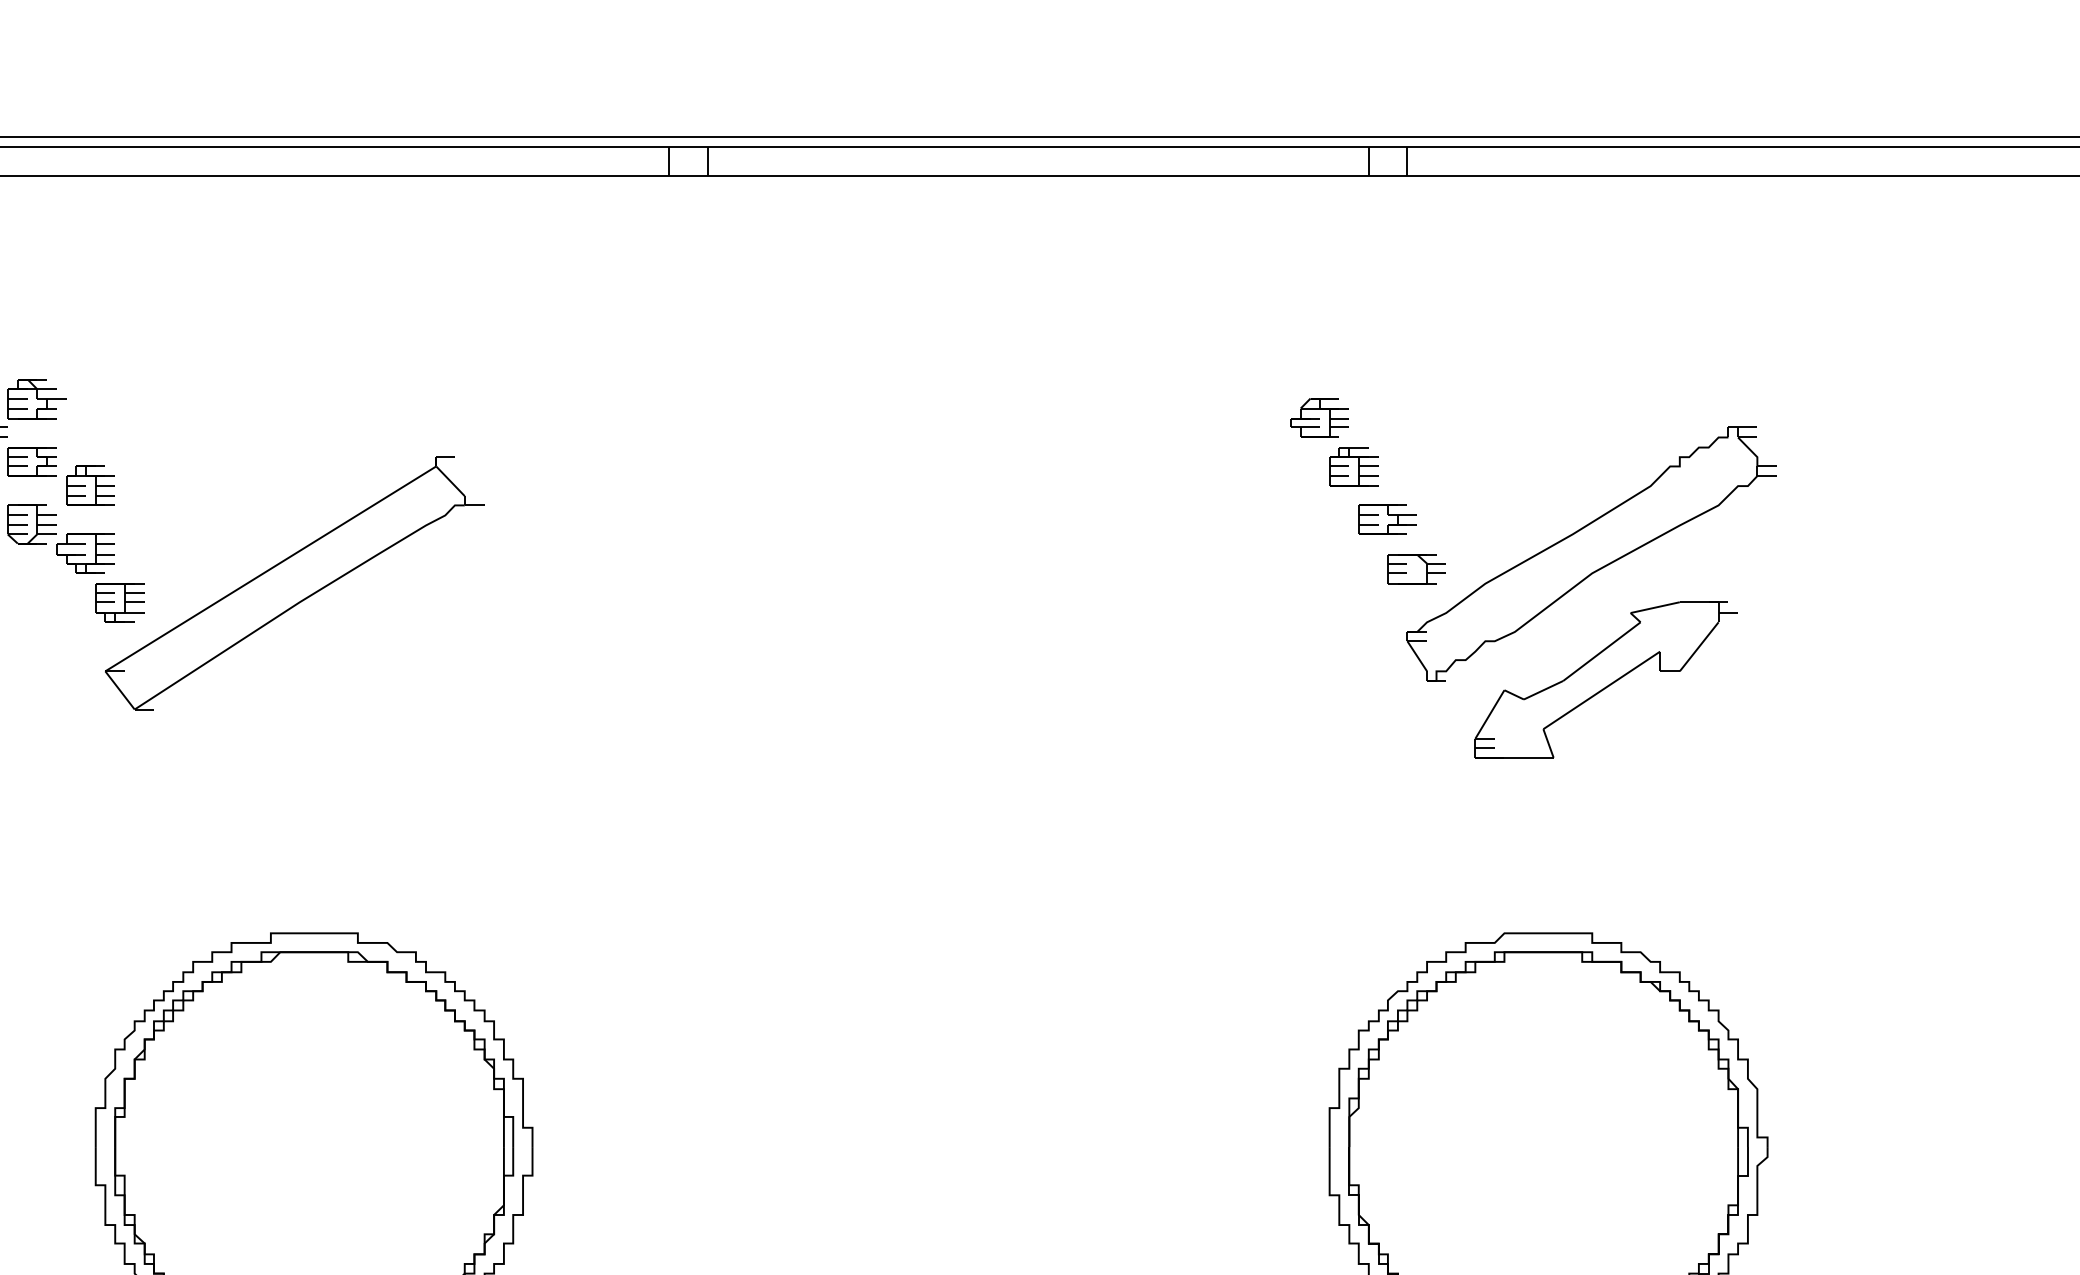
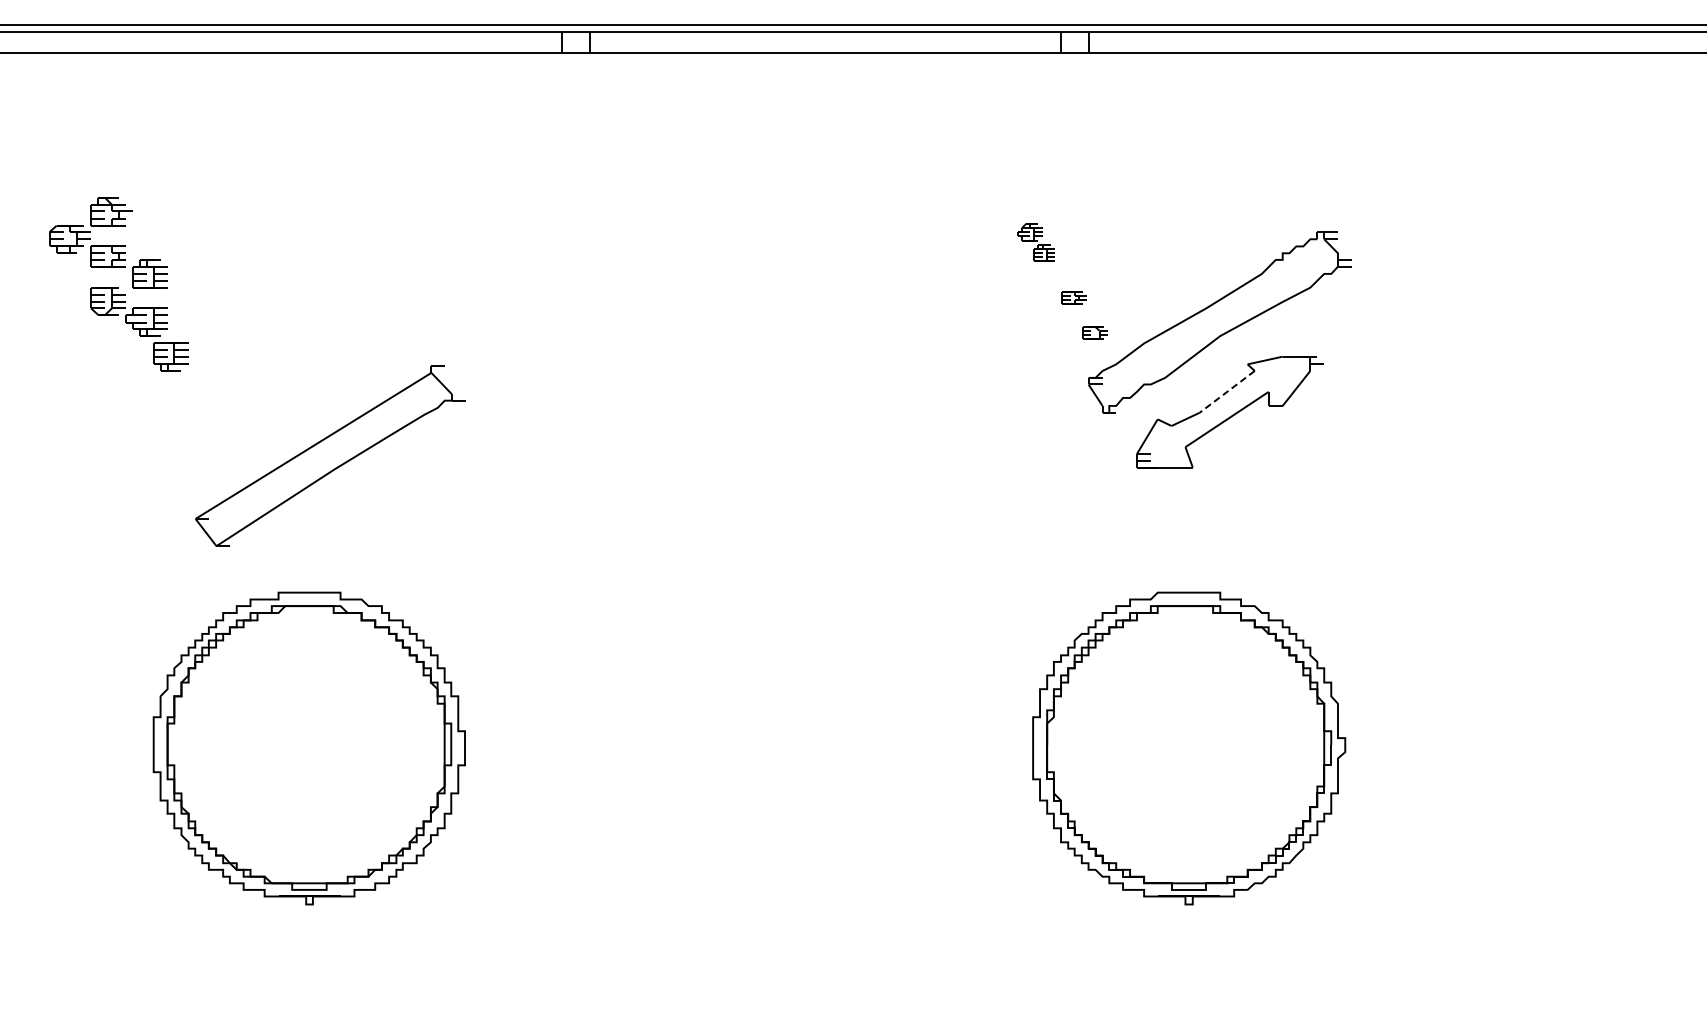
part: (1332, 442) -> (1035, 242), size x0.6
part: (1387, 519) -> (1074, 297), size x0.6
part: (1415, 568) -> (1094, 332), size x0.6
part: (294, 582) -> (330, 455), moved
line: (1602, 651) -> (1227, 391), solid -> dashed

